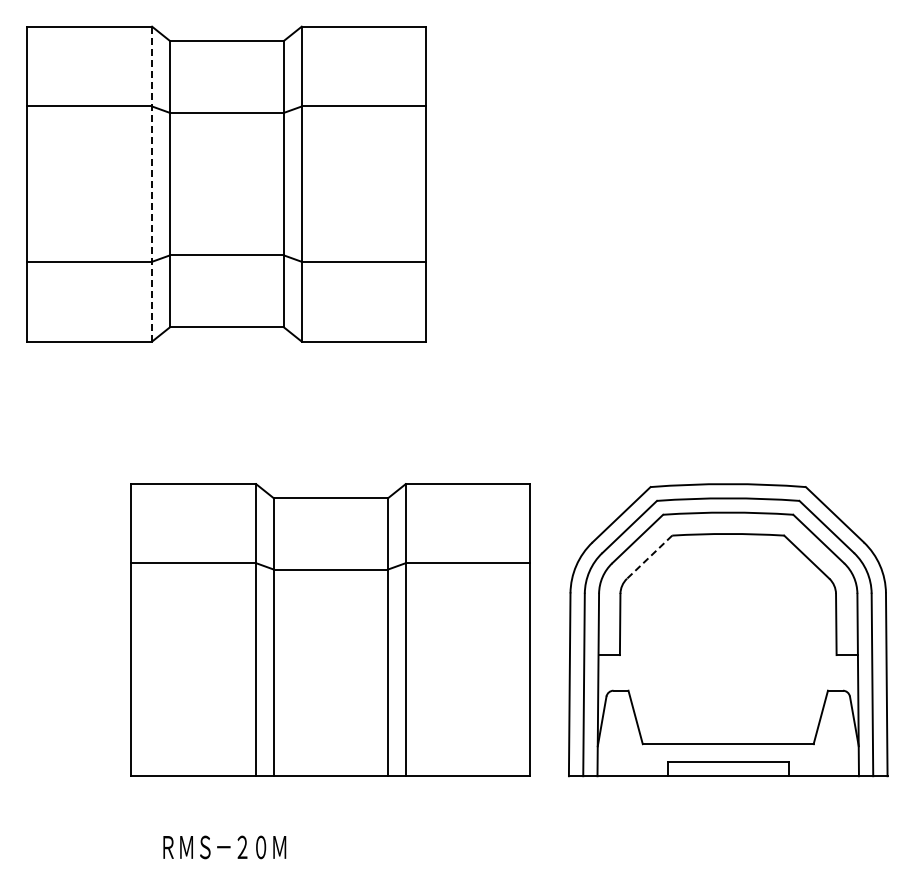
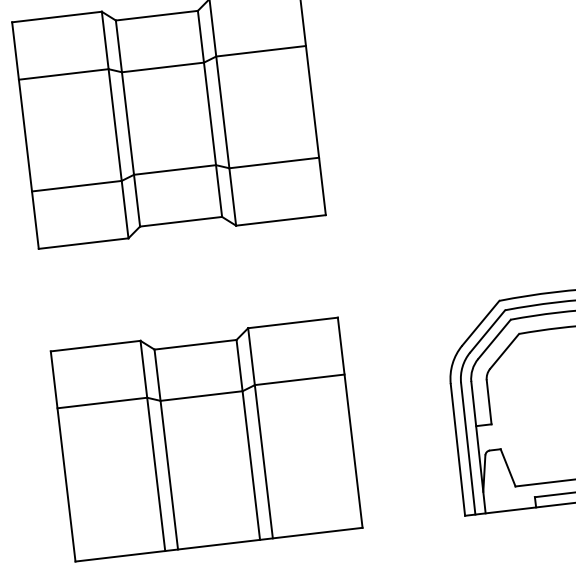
line: (152, 183) -> (115, 124), dashed -> solid
line: (649, 557) -> (504, 351), dashed -> solid
part: (330, 629) -> (206, 439), moved

